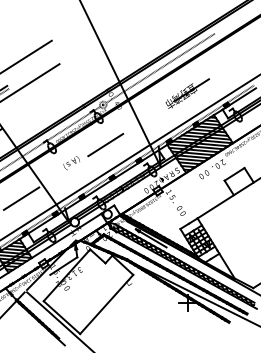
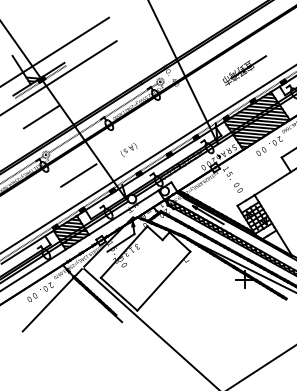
line: (160, 68) -> (217, 45), removed
line: (105, 144) -> (162, 121), removed
text: (71, 162) -> (128, 149), moved

